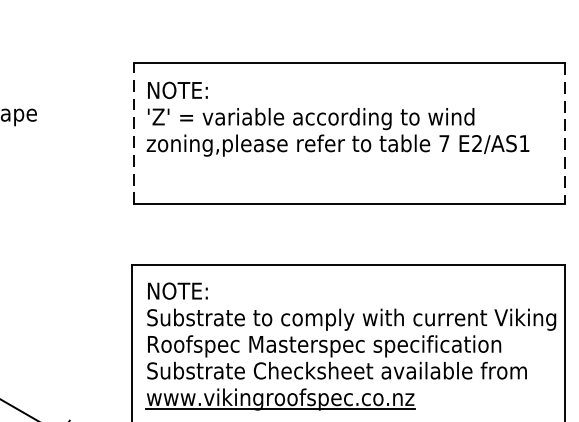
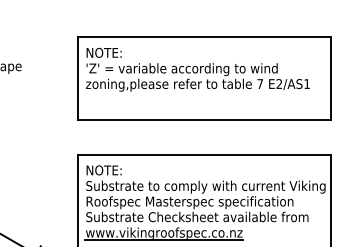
line: (134, 132) -> (78, 77), dashed -> solid
line: (564, 134) -> (330, 78), dashed -> solid

